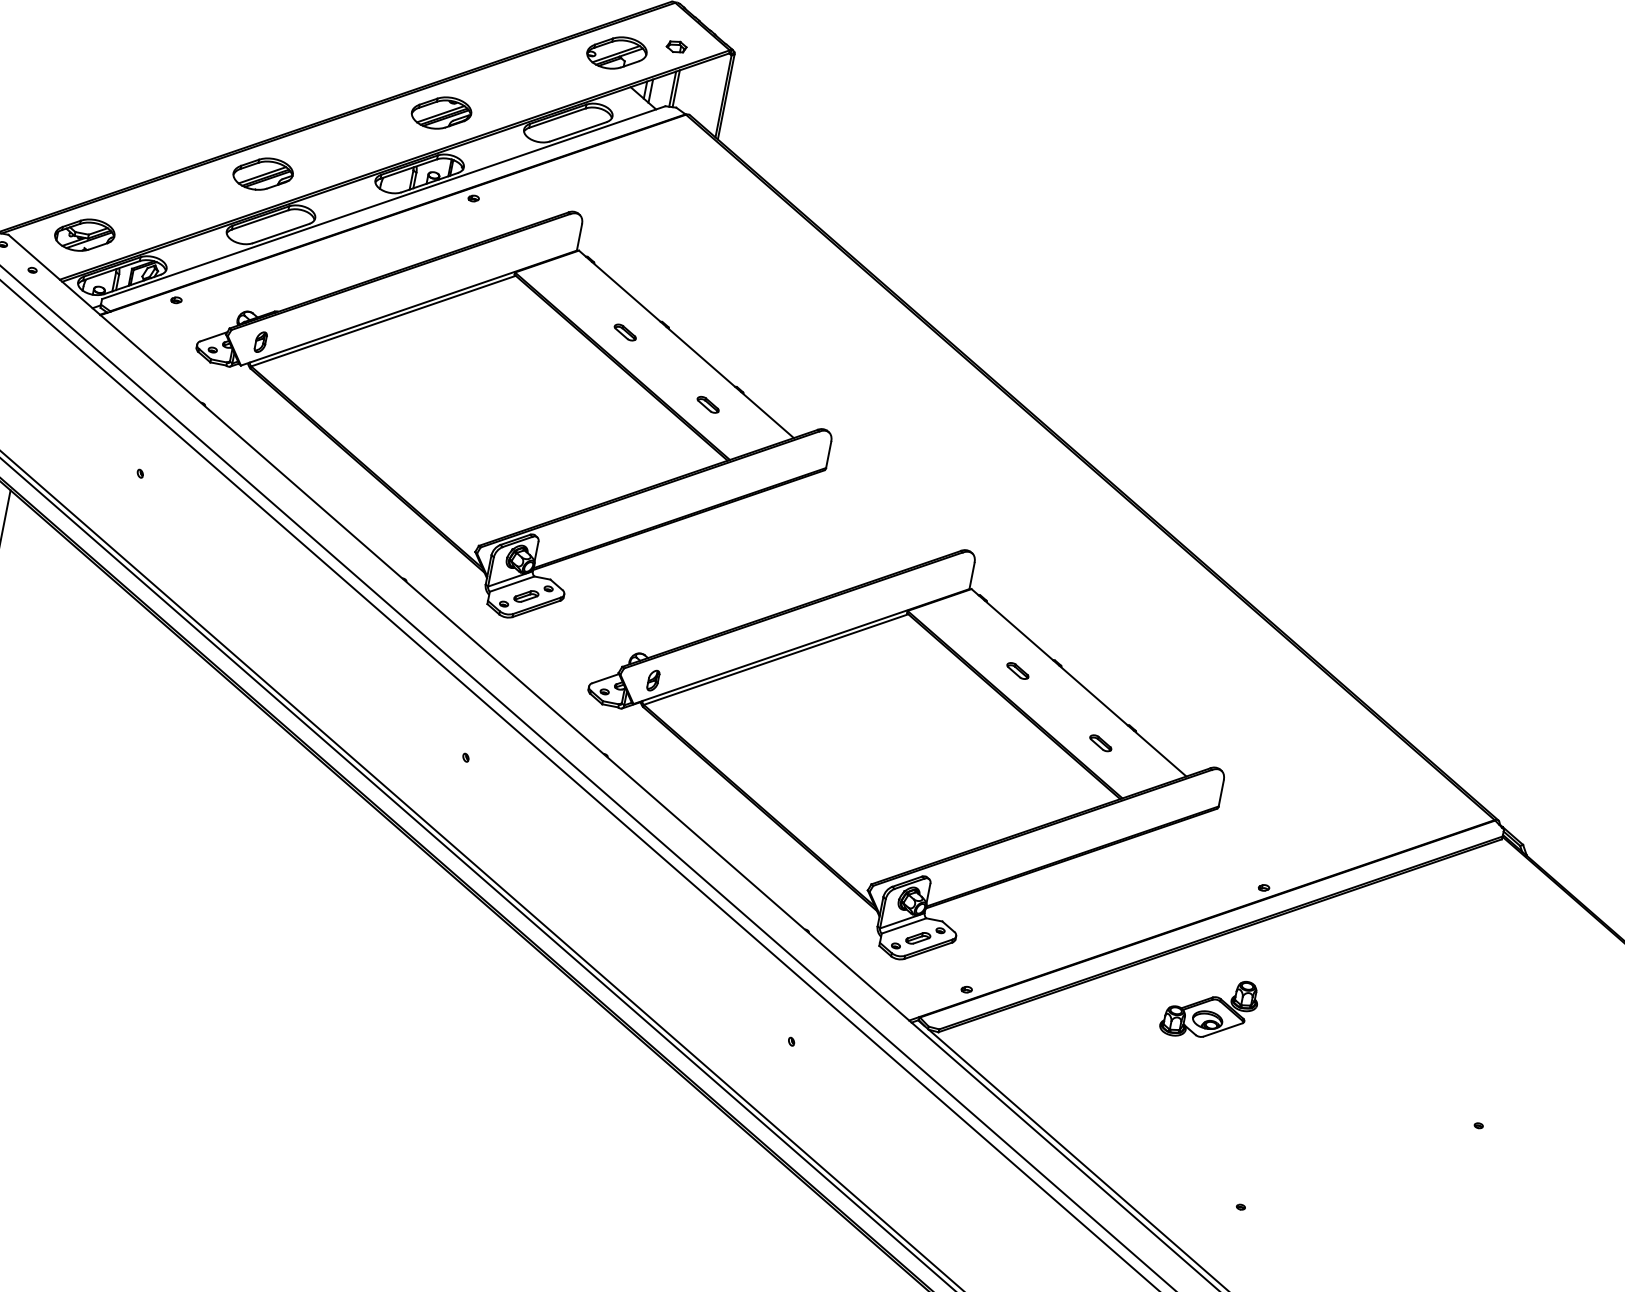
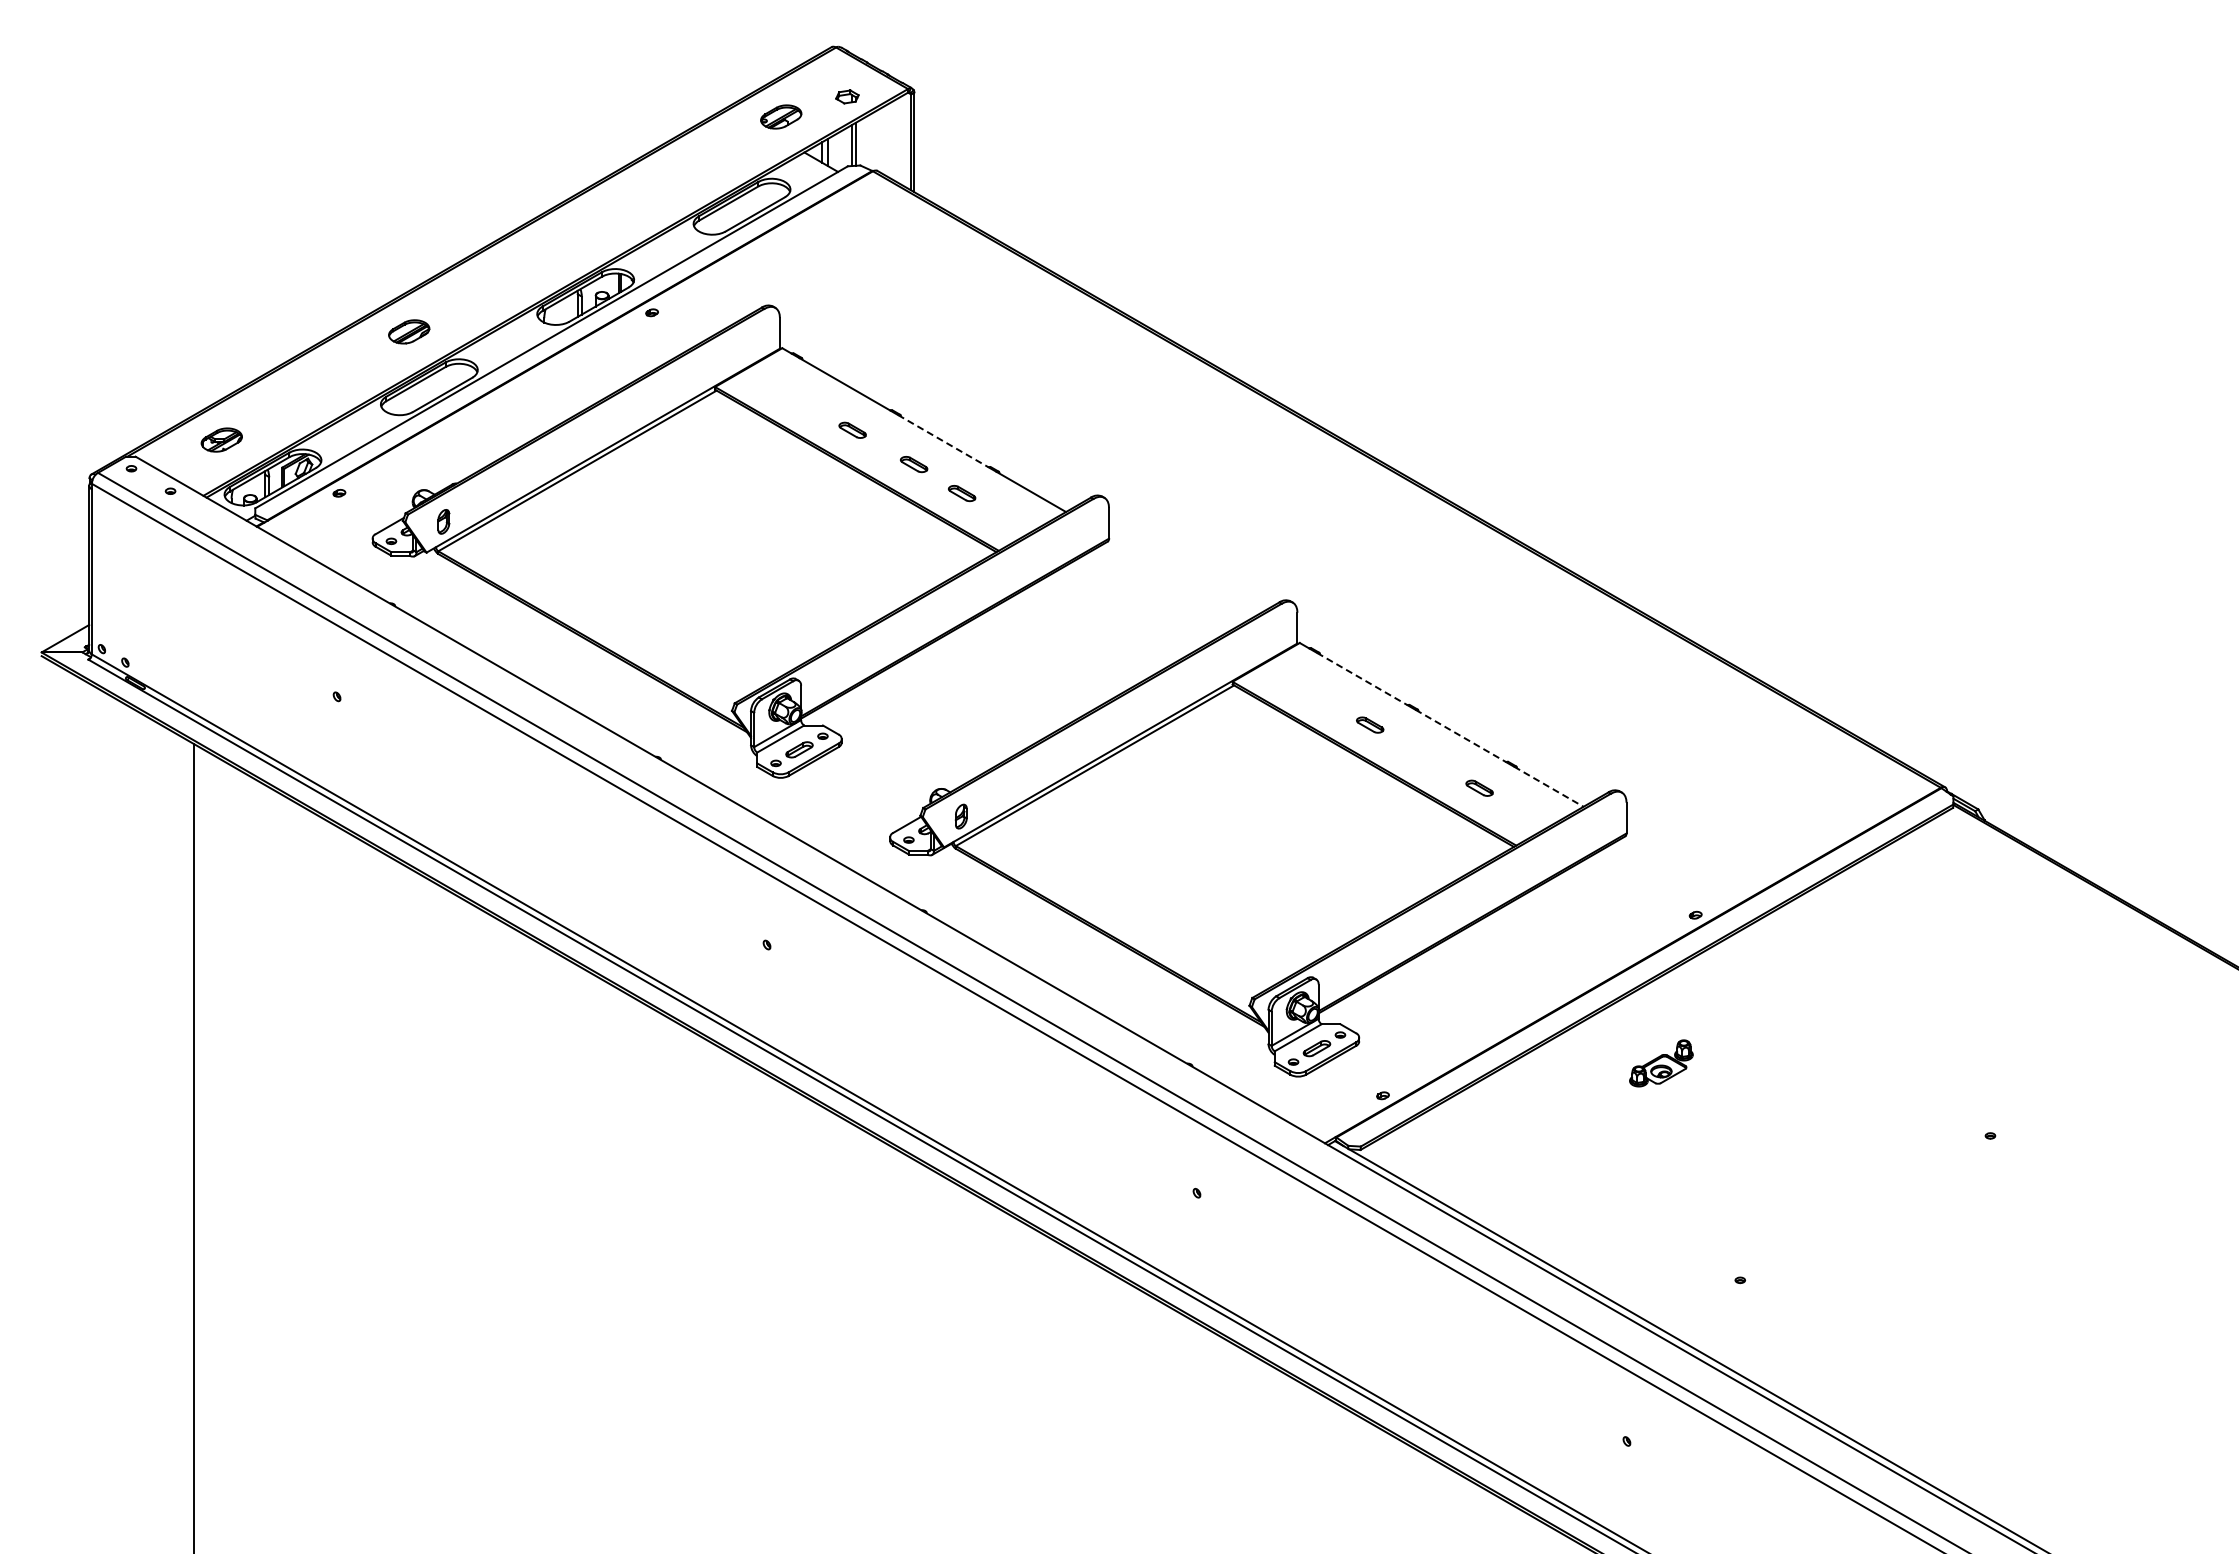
part: (616, 52) -> (780, 116), size x0.6
part: (441, 112) -> (596, 223), removed
part: (262, 173) -> (408, 331), size x0.6
part: (84, 234) -> (221, 439), size x0.6
line: (701, 357) -> (943, 441), solid -> dashed
part: (672, 372) -> (914, 464), added
line: (1018, 630) -> (1362, 679), solid -> dashed
line: (1093, 696) -> (1461, 736), solid -> dashed
line: (1160, 753) -> (1549, 786), solid -> dashed
part: (1209, 1008) -> (1661, 1063), size x0.6

